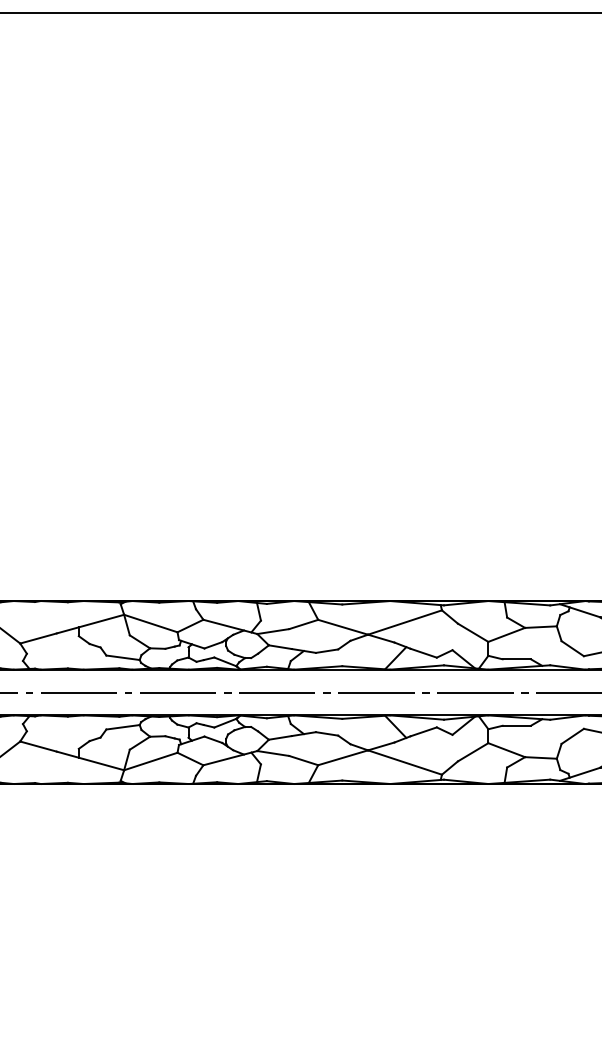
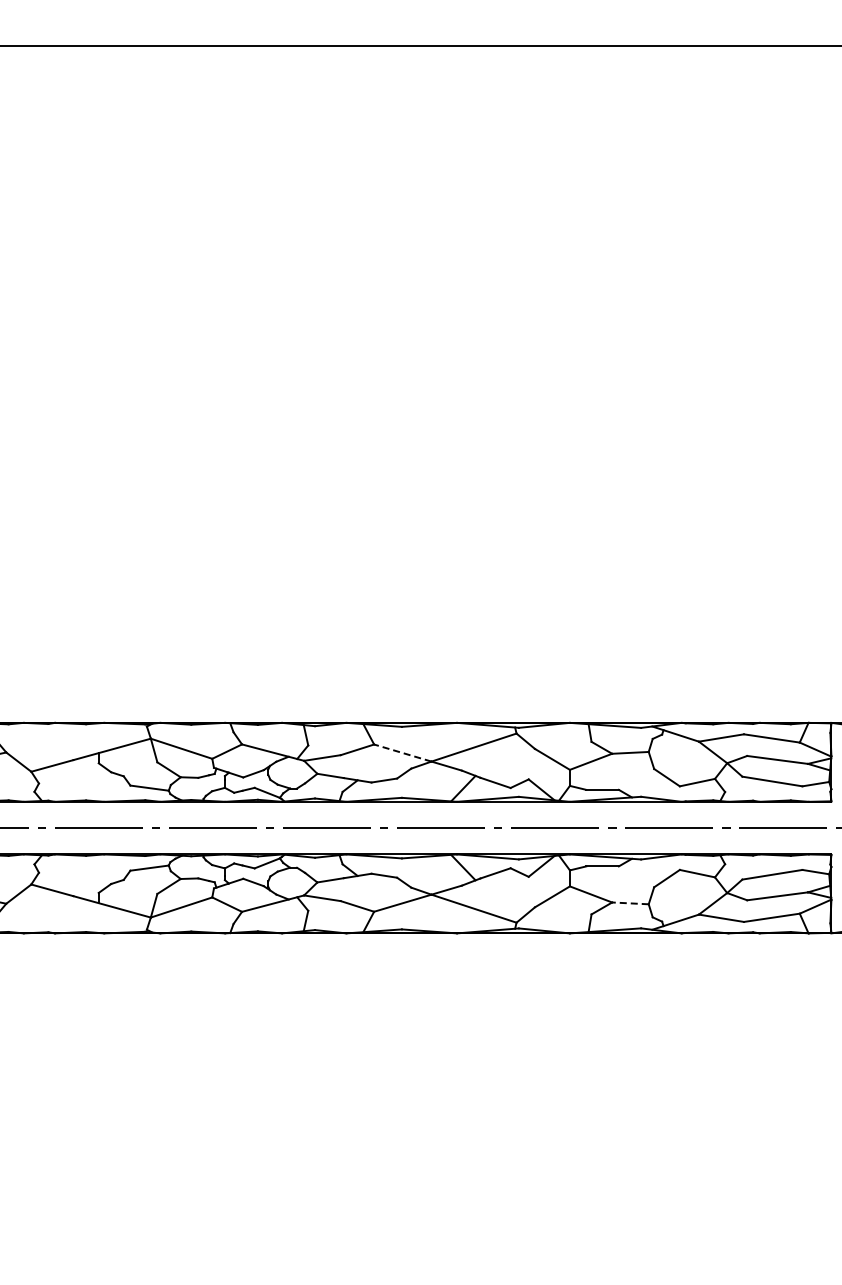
line: (342, 627) -> (402, 753), solid -> dashed
line: (540, 758) -> (629, 903), solid -> dashed

